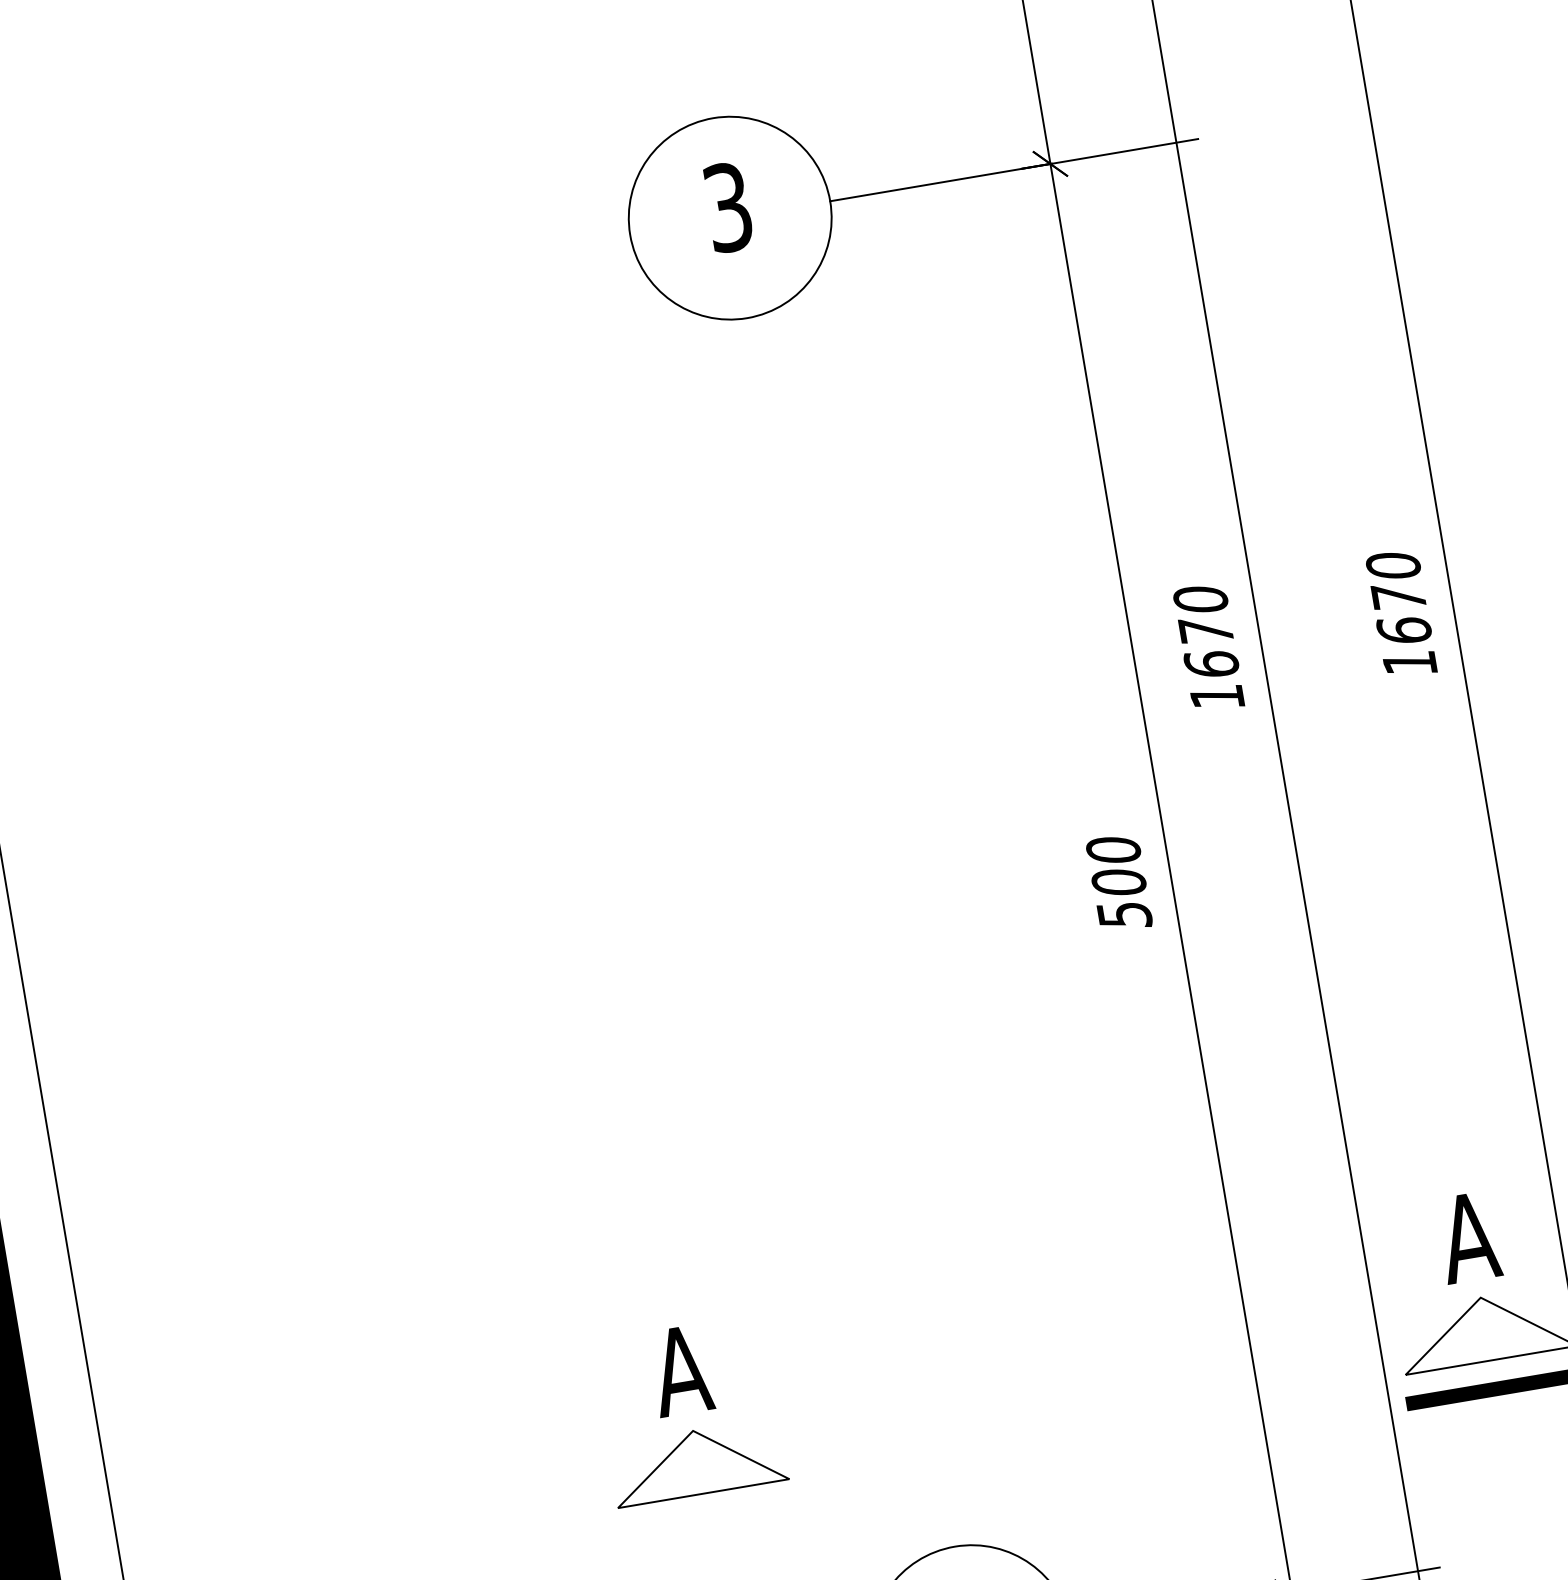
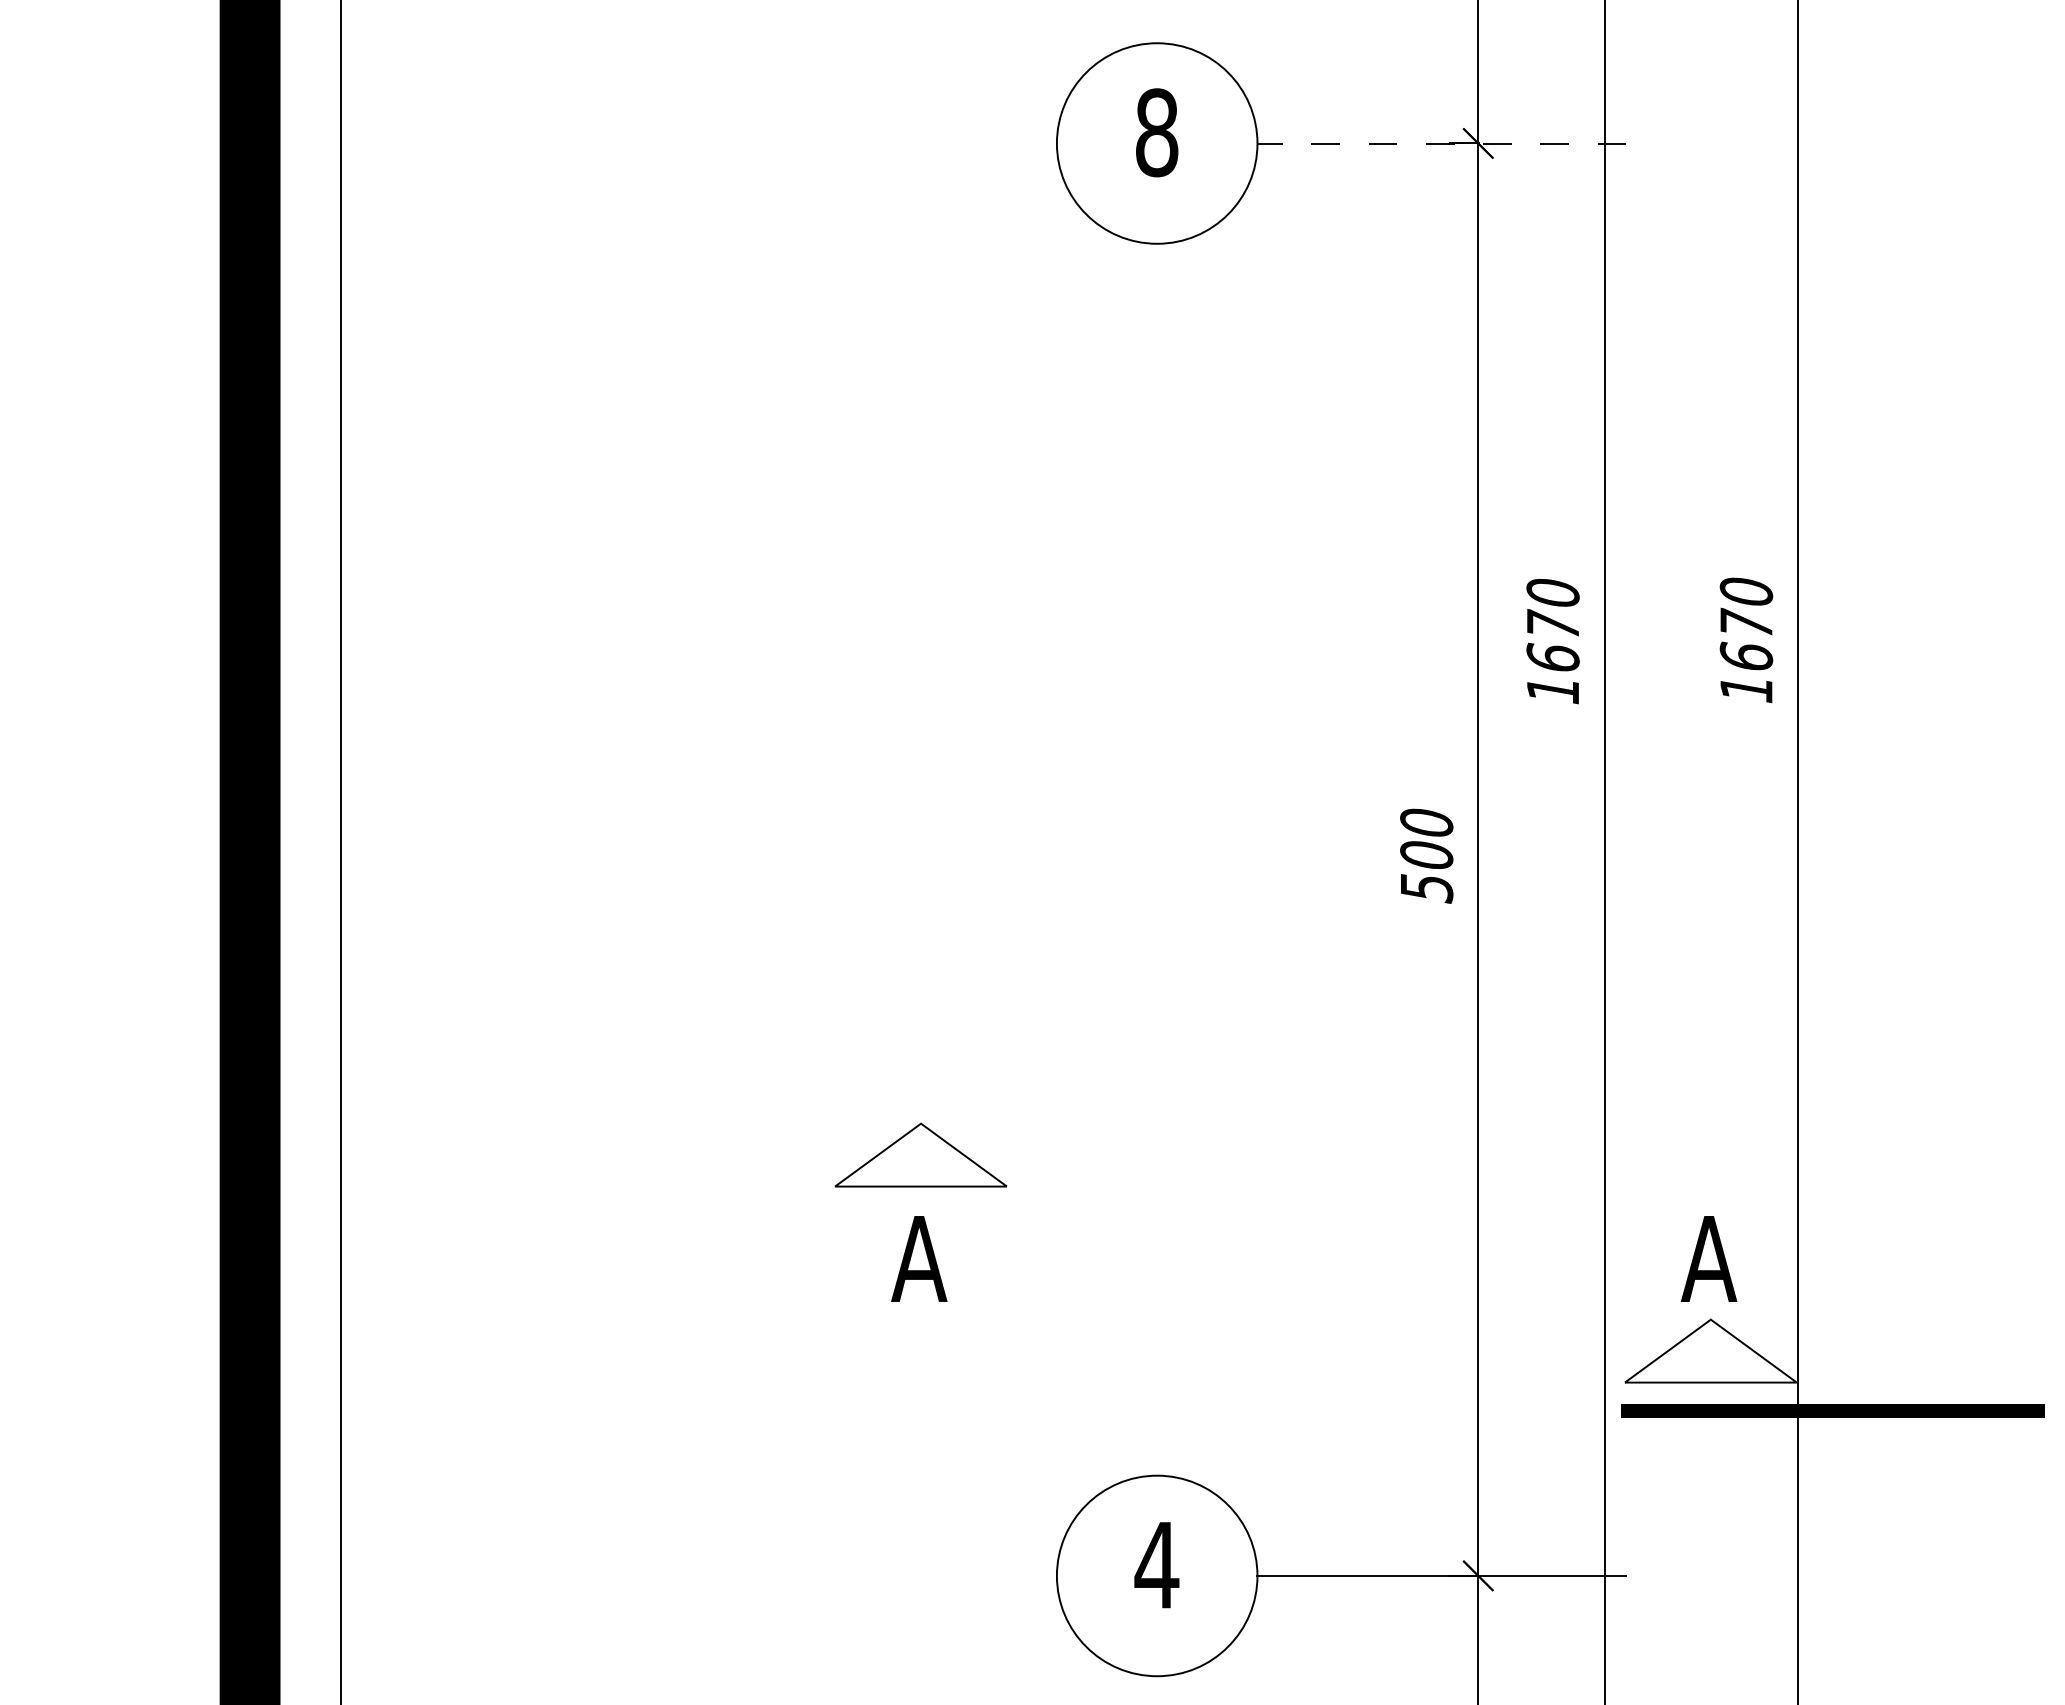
line: (1013, 170) -> (1441, 143), solid -> dashed
text: (728, 207) -> (1157, 132), 3 -> 8
part: (697, 1461) -> (920, 1154), moved

